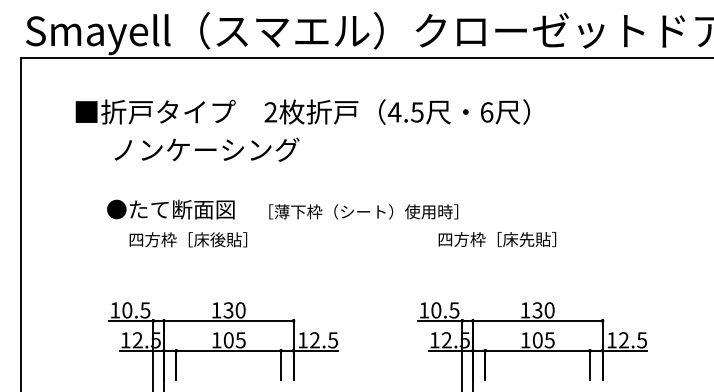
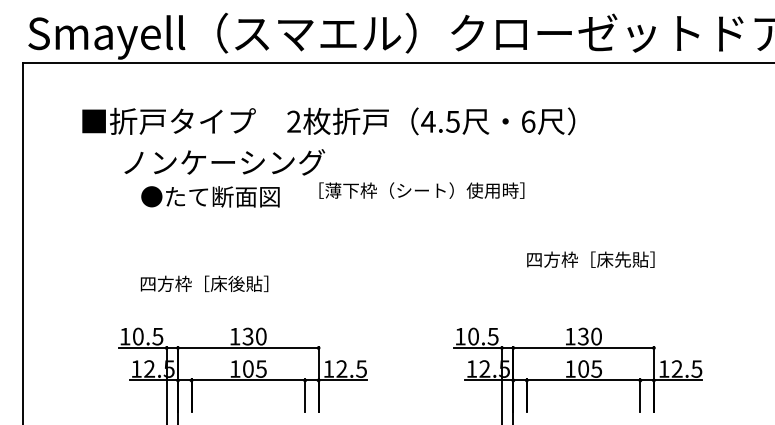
text: (170, 209) -> (210, 196), moved
text: (363, 211) -> (421, 190), moved
text: (188, 239) -> (204, 283), moved
text: (497, 239) -> (590, 259), moved

